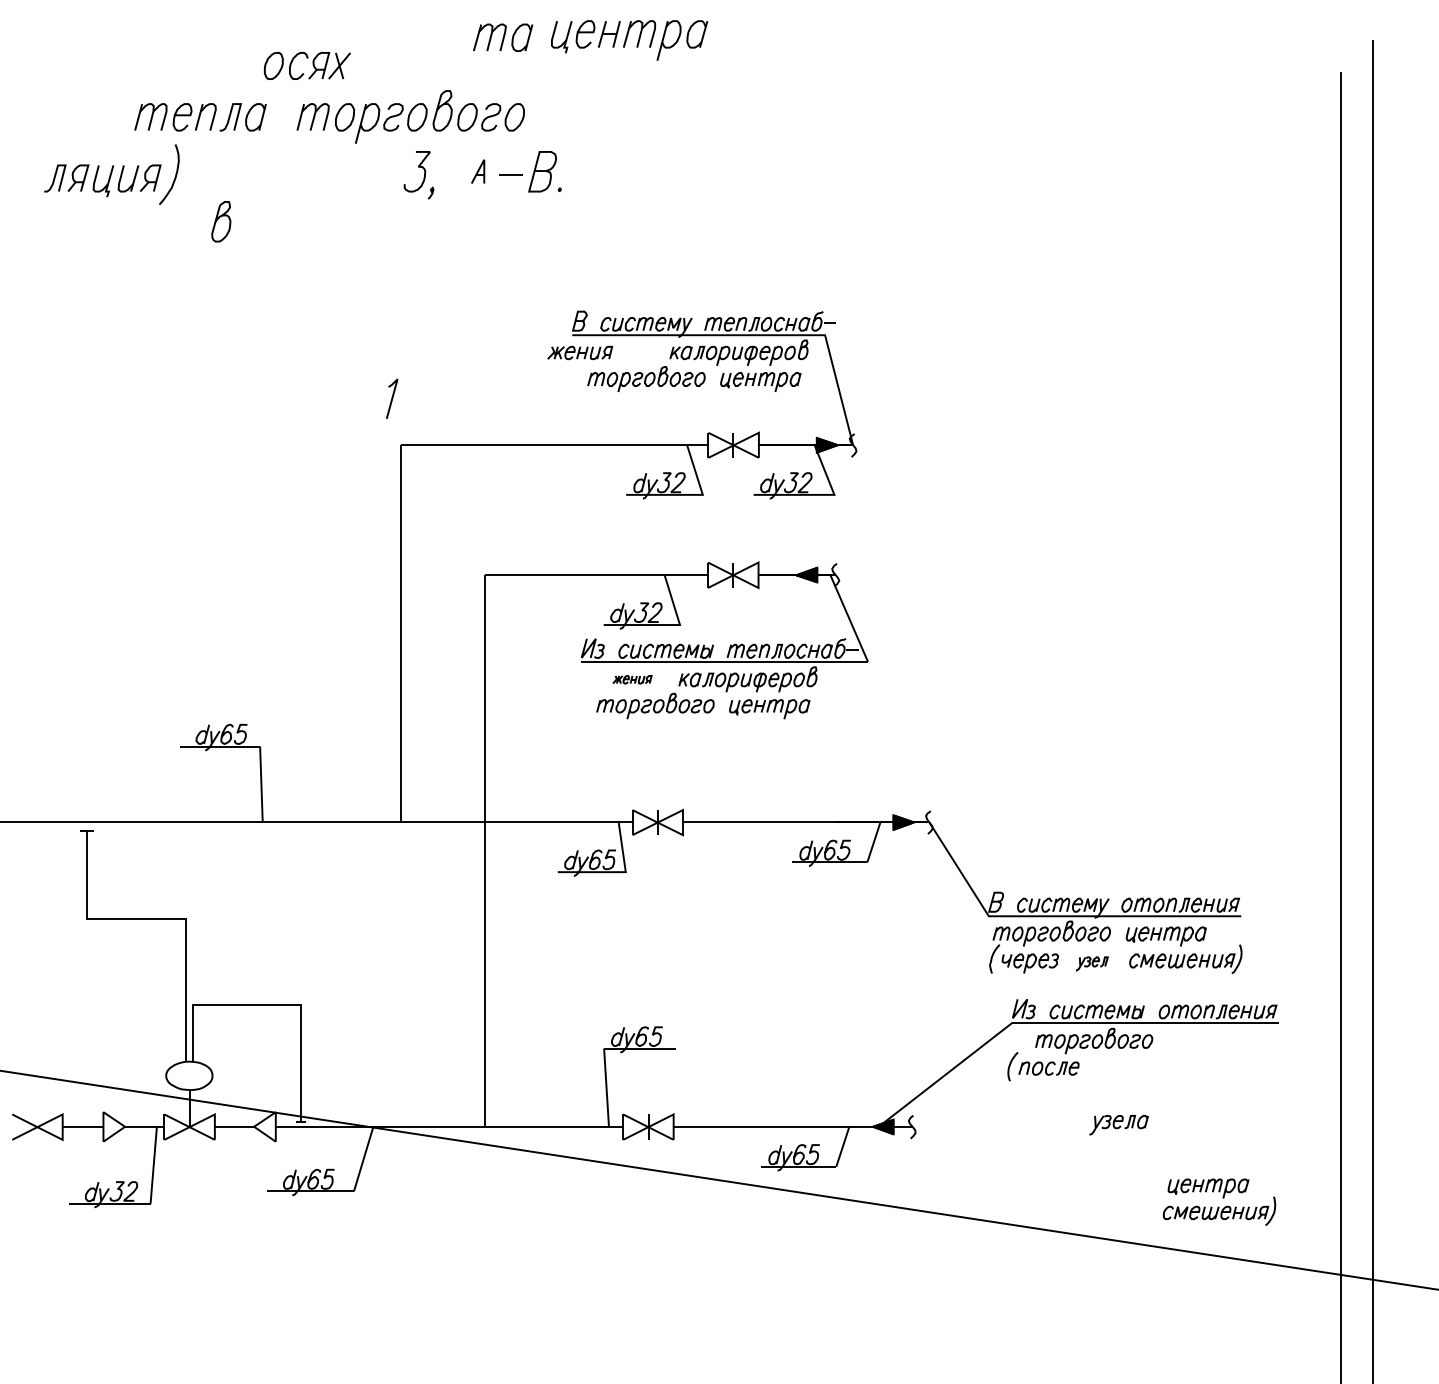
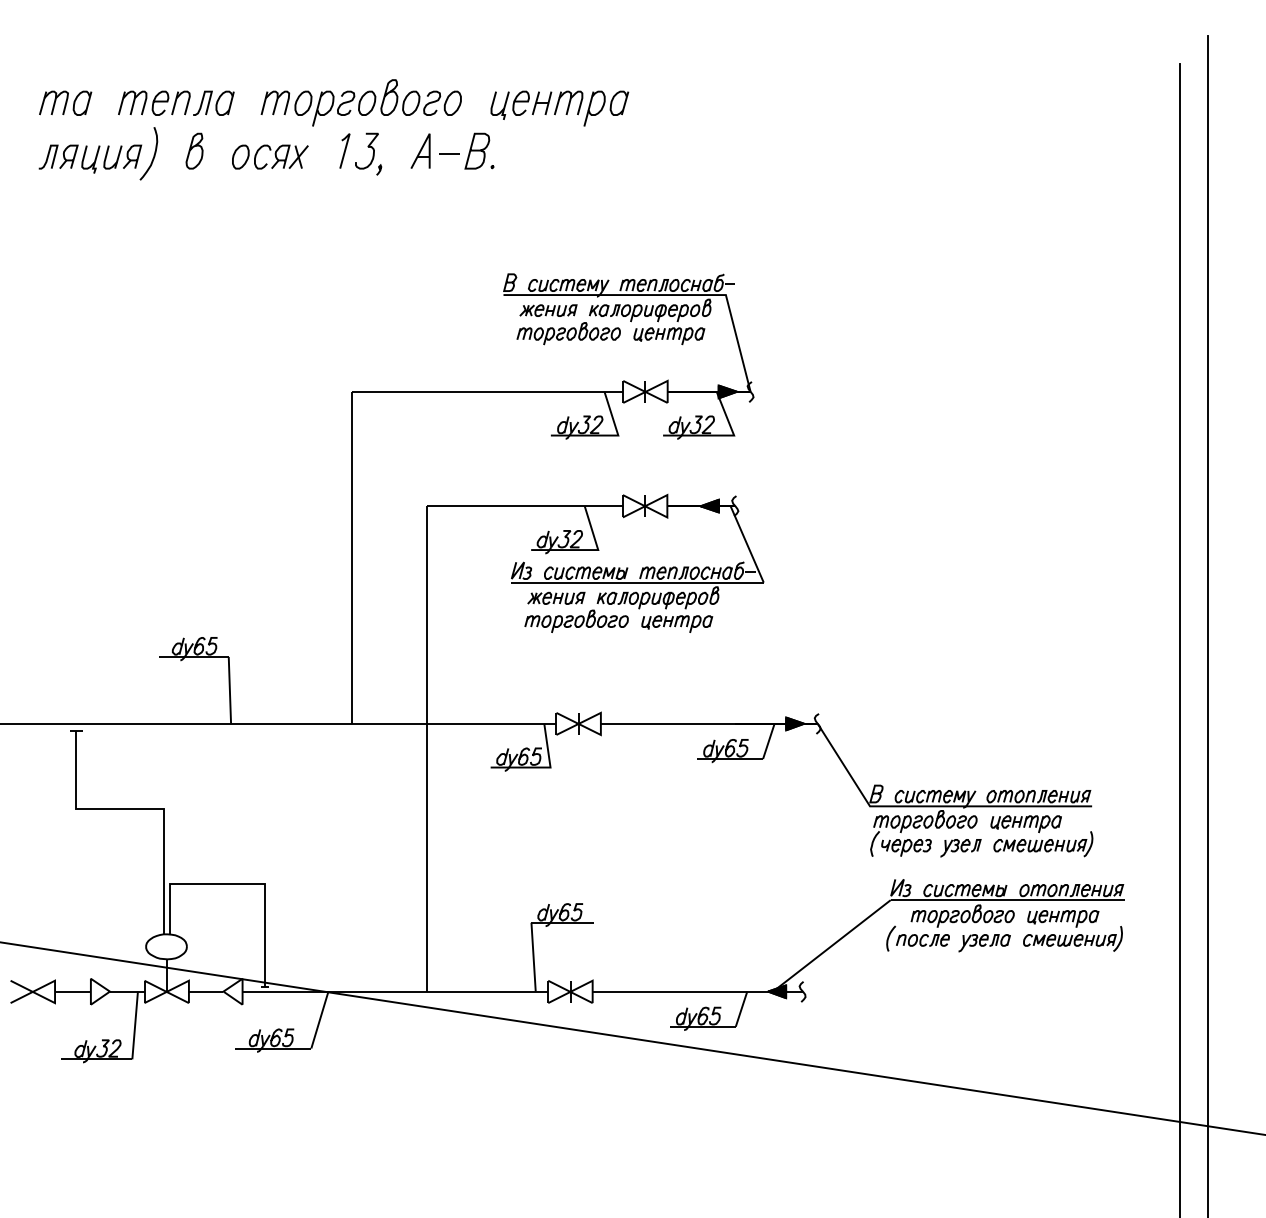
part: (503, 36) -> (65, 102), moved
part: (629, 40) -> (559, 108), moved
part: (307, 65) -> (270, 156), moved
part: (478, 170) -> (420, 150), size x1.67
curve: (218, 219) -> (192, 149), moved
part: (580, 352) -> (548, 310), moved
line: (391, 398) -> (344, 150), moved
part: (632, 678) -> (556, 597), size x1.67
part: (1091, 964) -> (960, 848), size x1.43
part: (1118, 1125) -> (984, 943), moved
part: (1218, 1201) -> (1072, 930), moved

